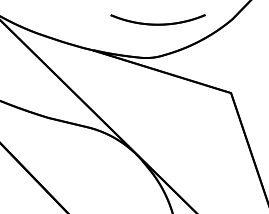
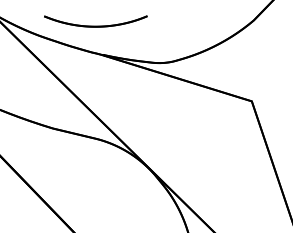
part: (157, 19) -> (95, 21), moved

